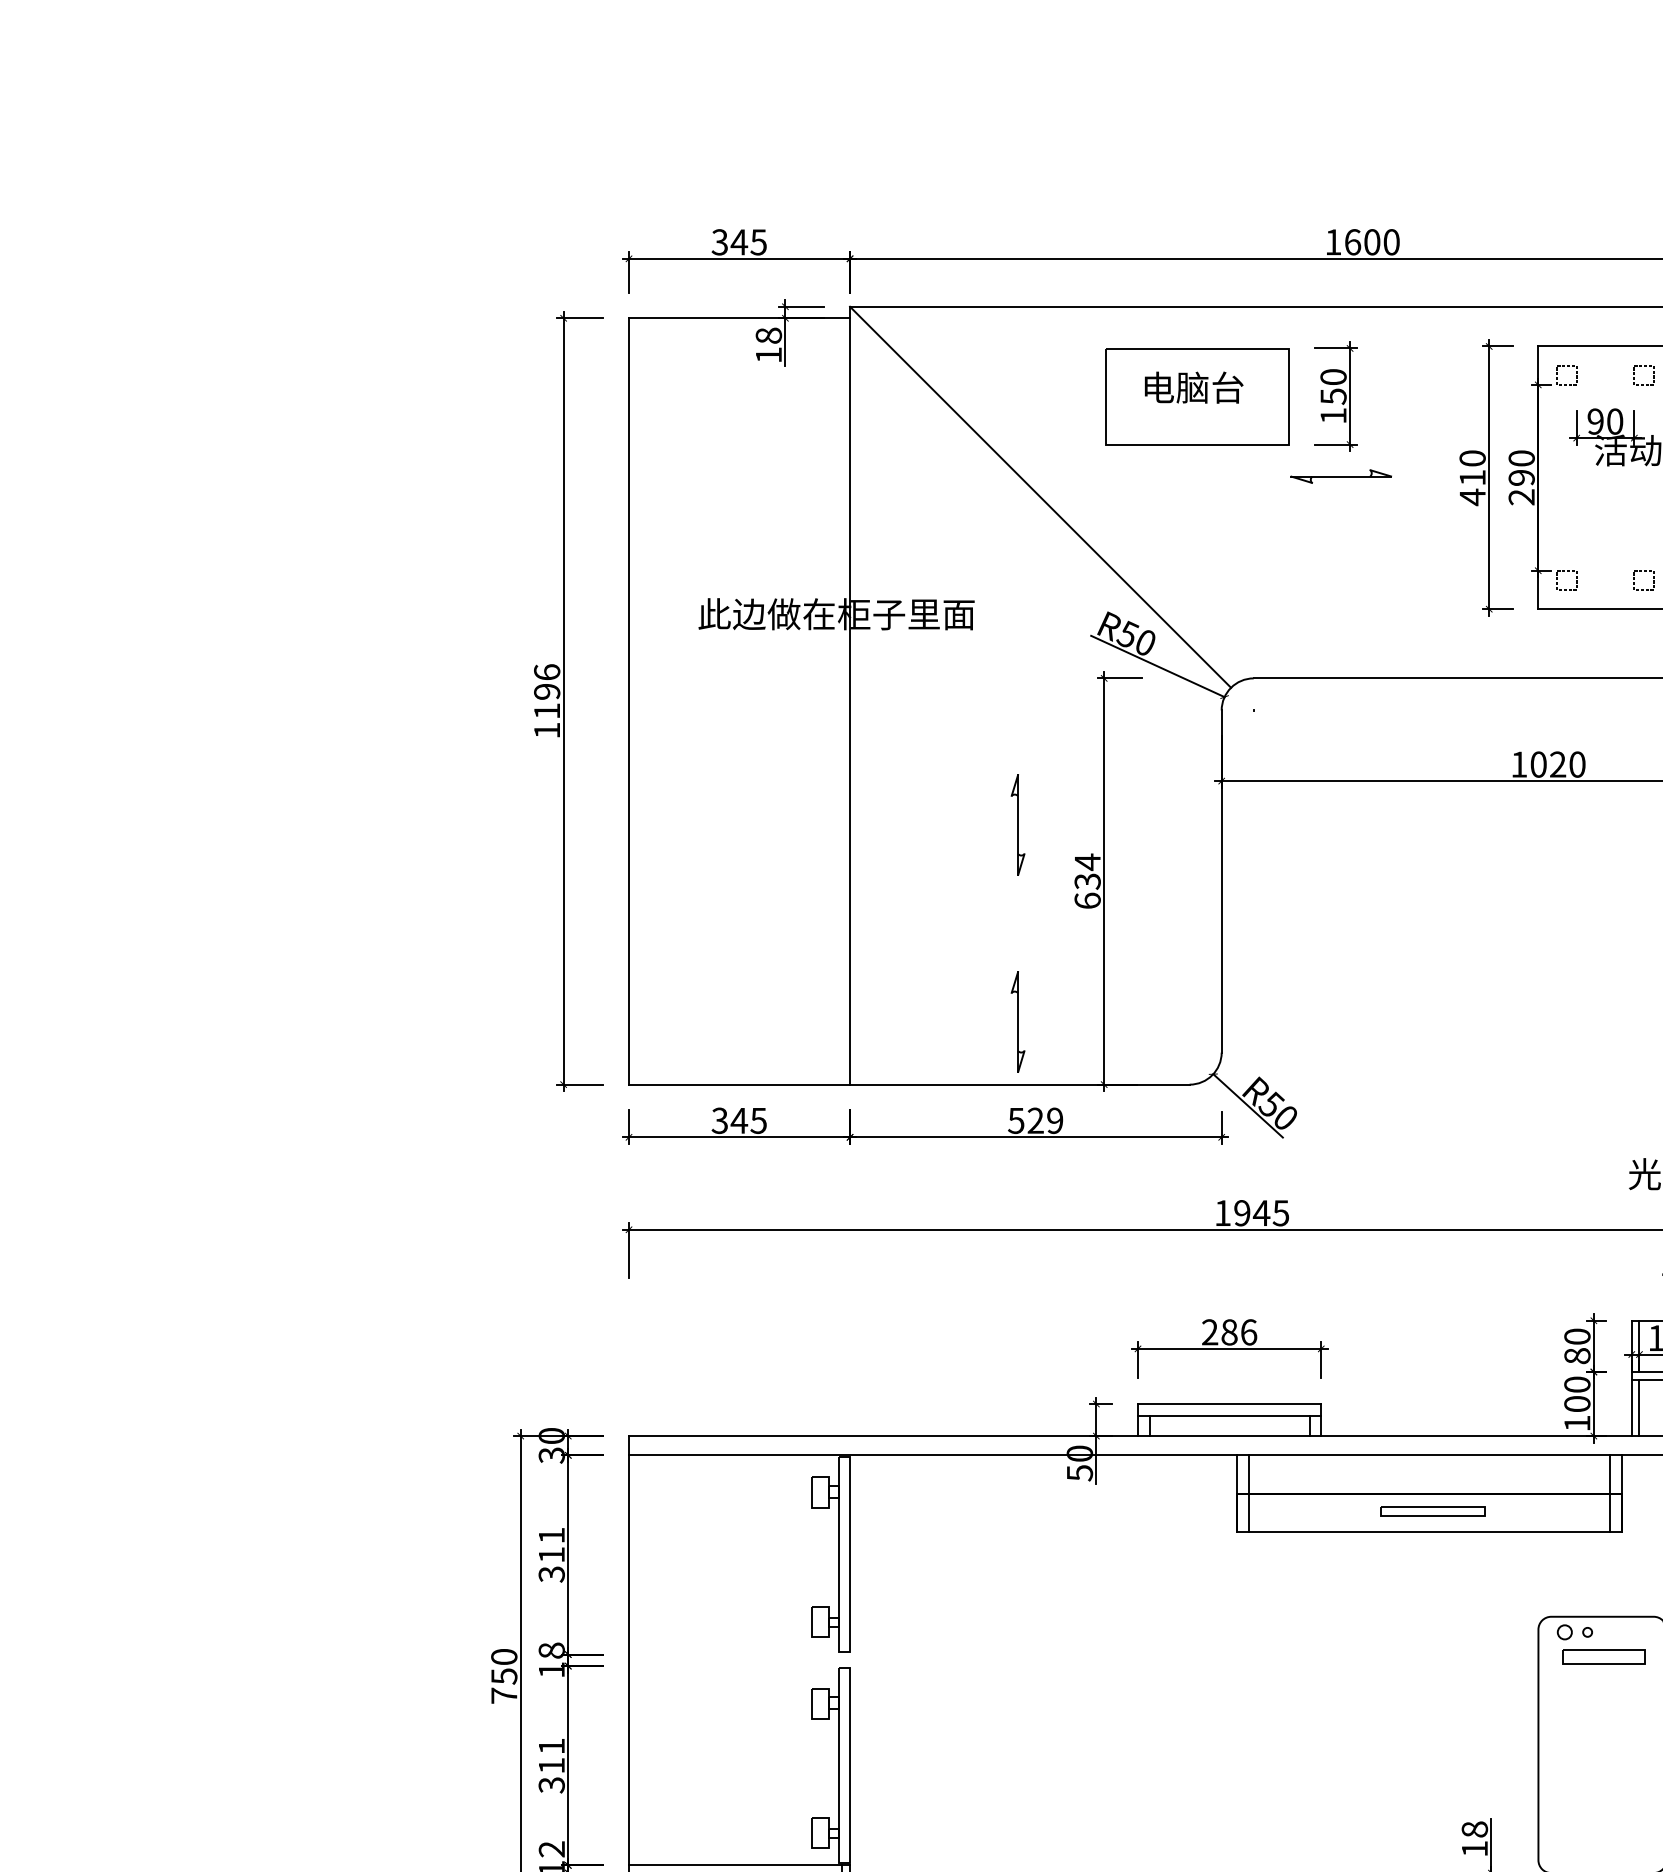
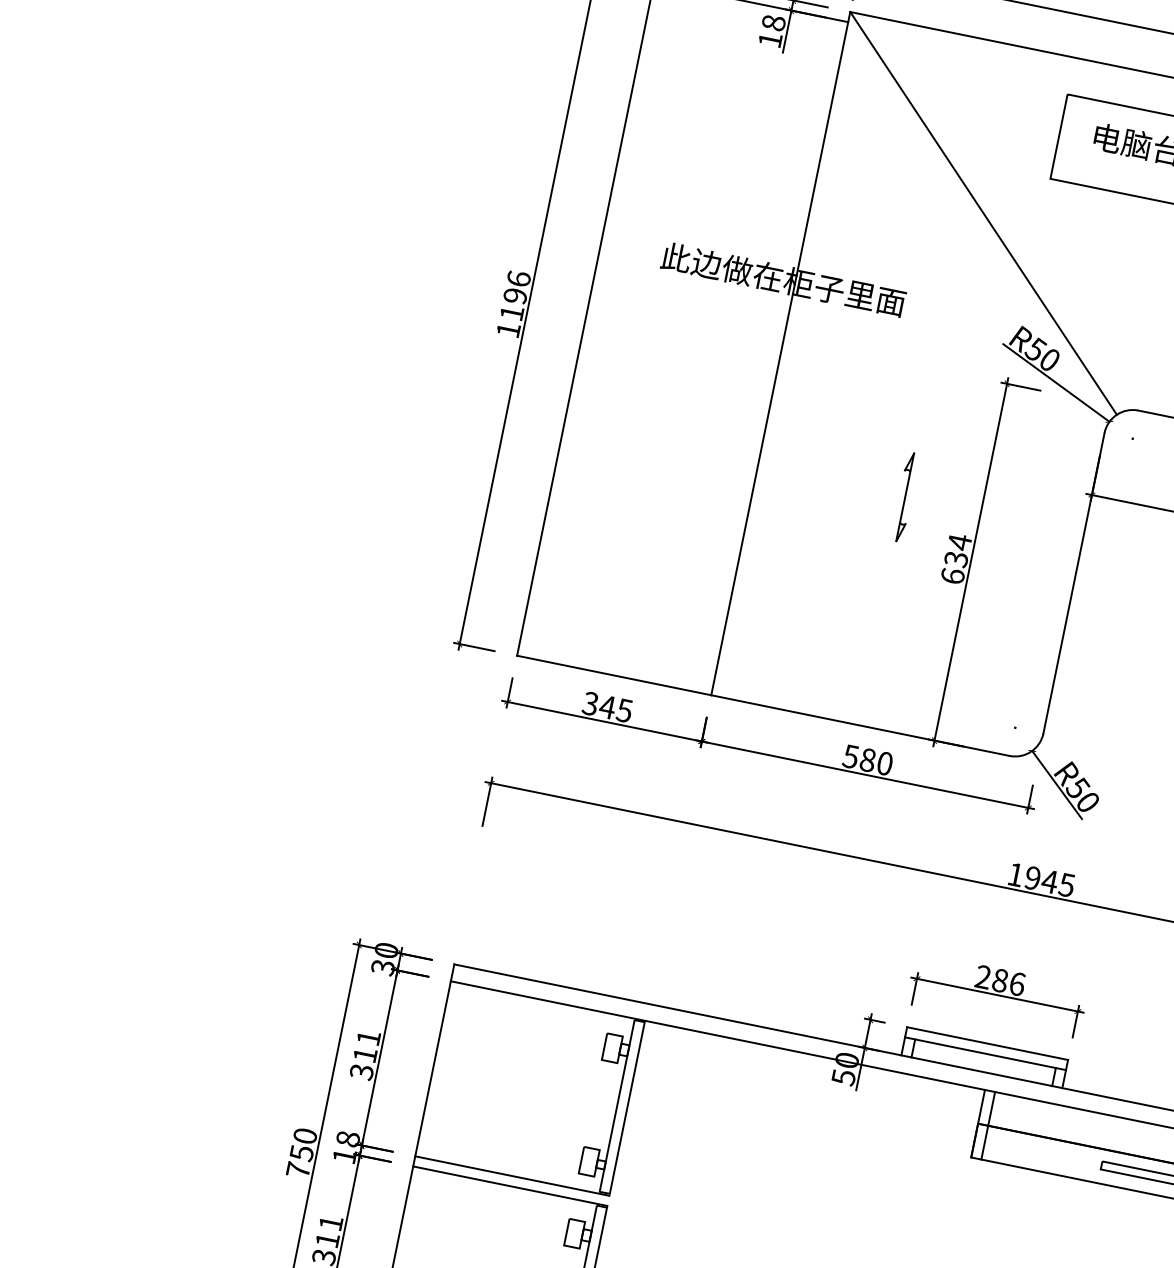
part: (1017, 1021) -> (869, 669), removed
text: (1045, 1120) -> (876, 761), 529 -> 580
line: (739, 1654) -> (512, 1175), added
line: (739, 1666) -> (510, 1186), added

